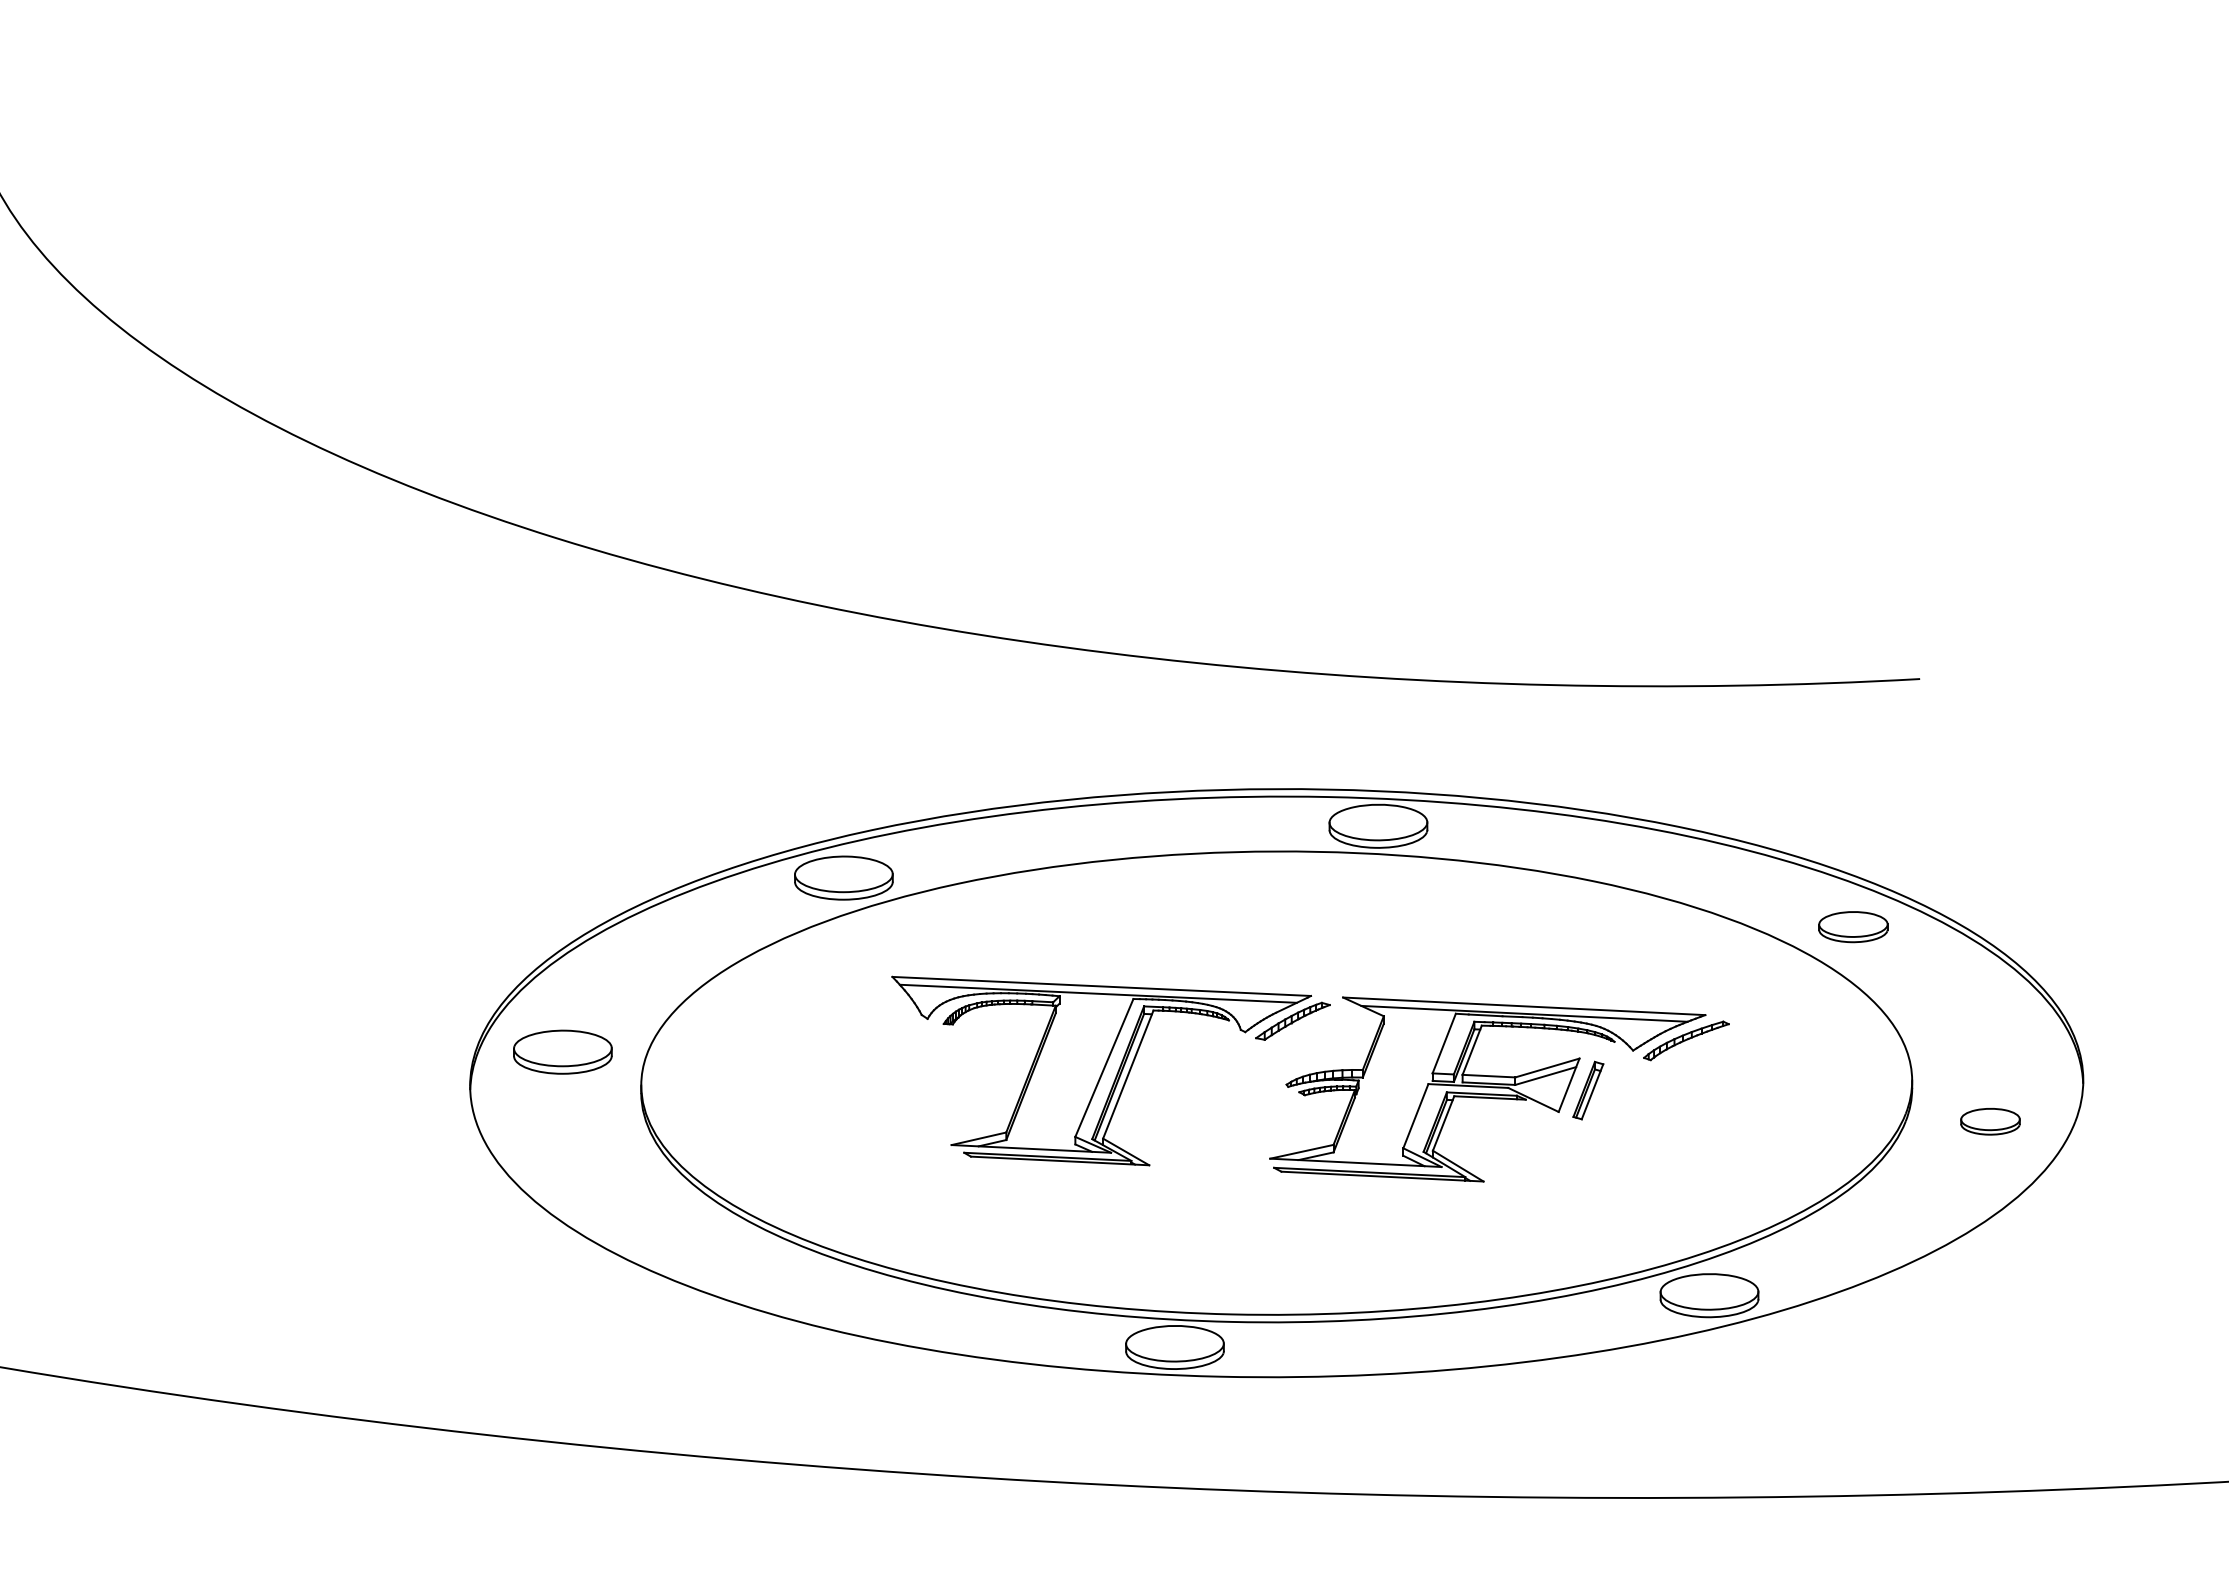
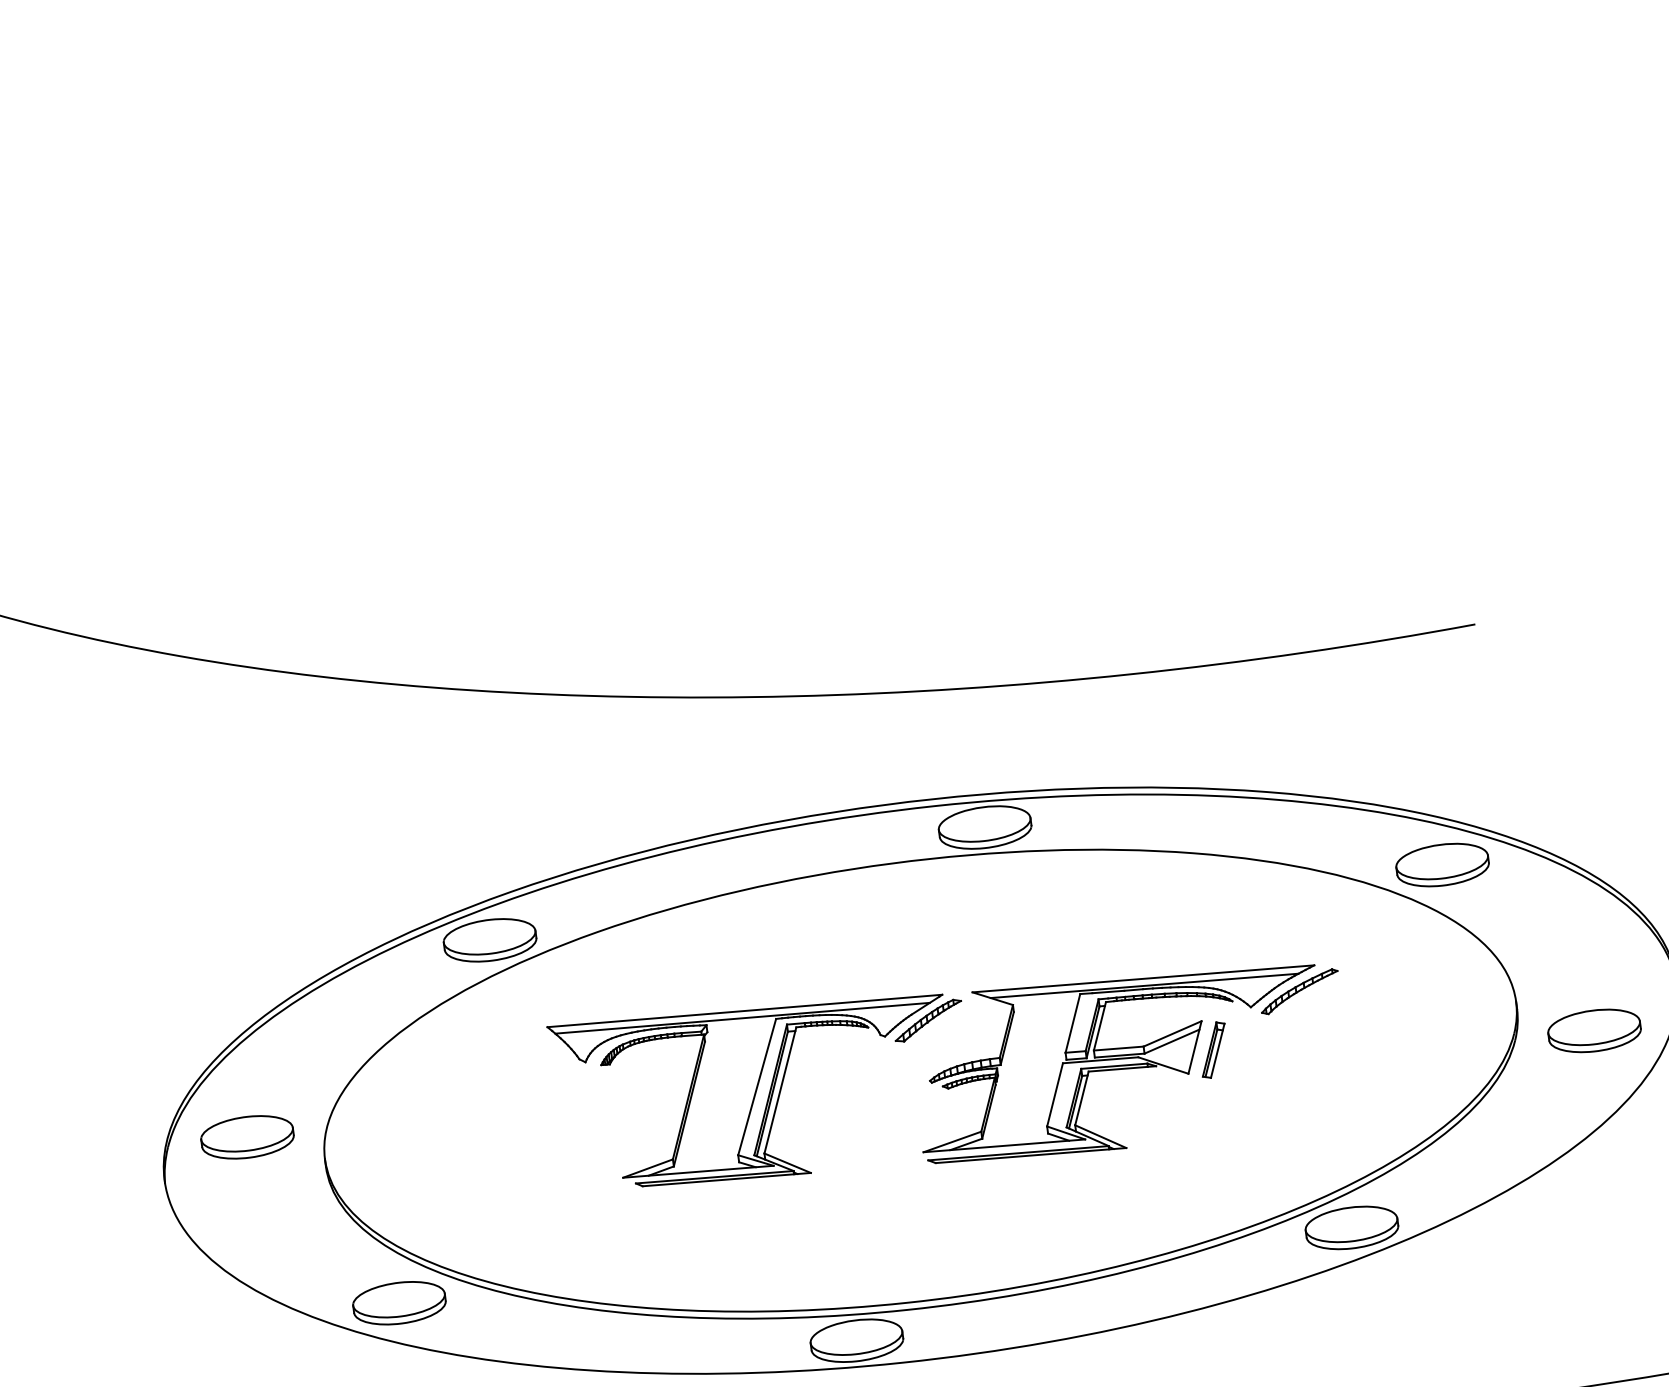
part: (1853, 926) -> (1442, 864), size x1.43
part: (1990, 1121) -> (1594, 1030), size x1.67
part: (699, 1246) -> (398, 1303), added

